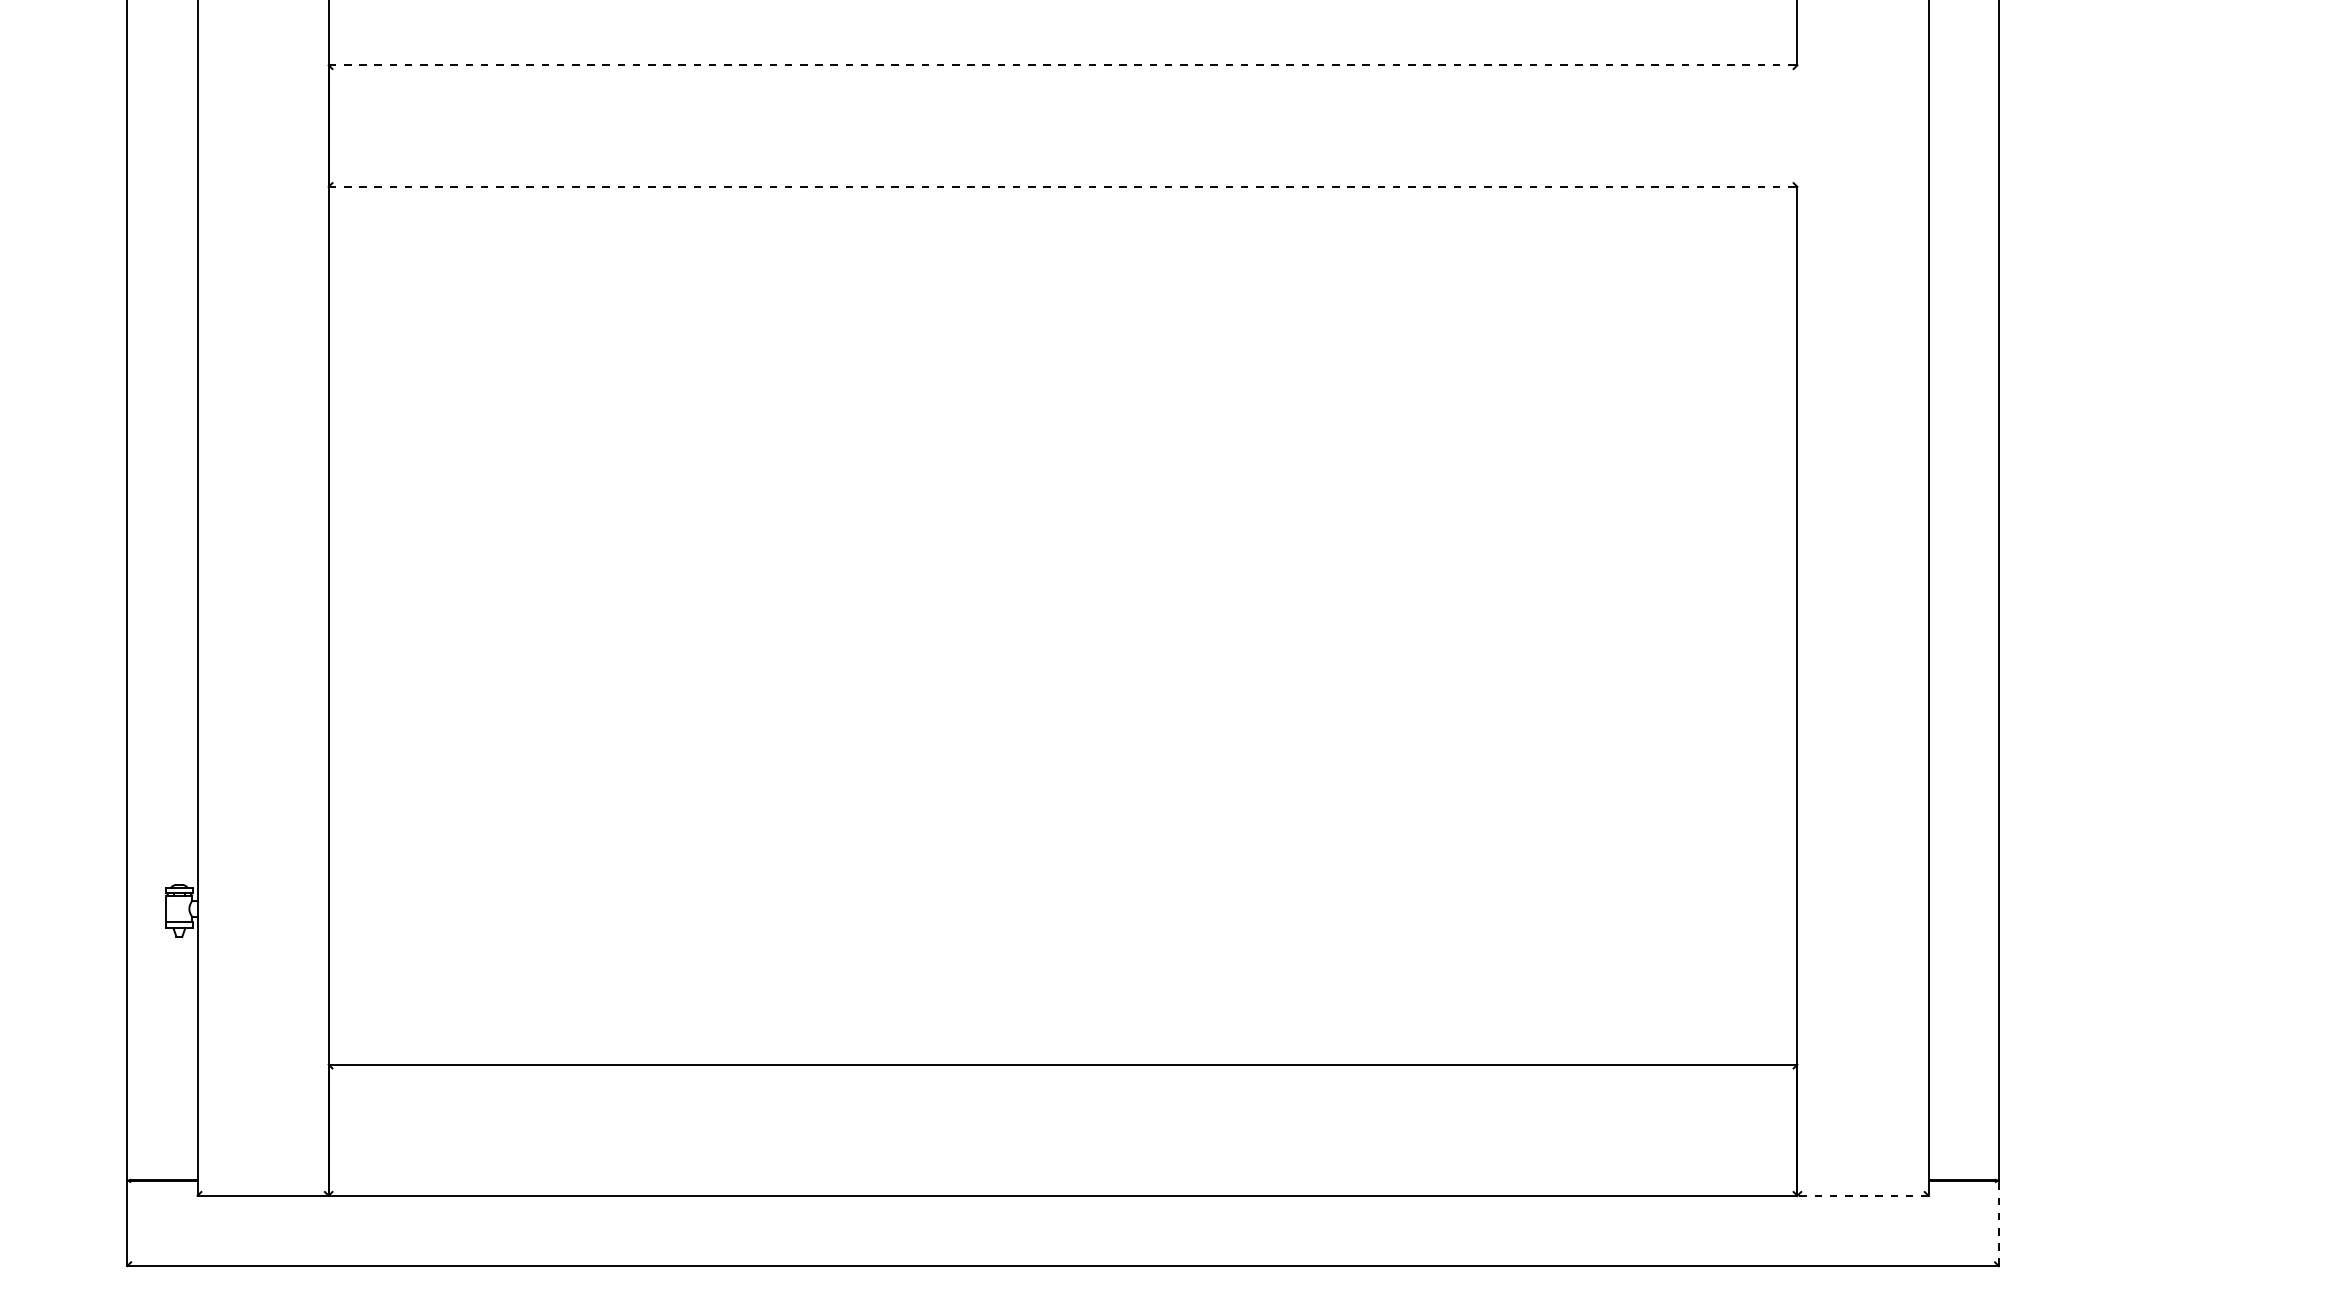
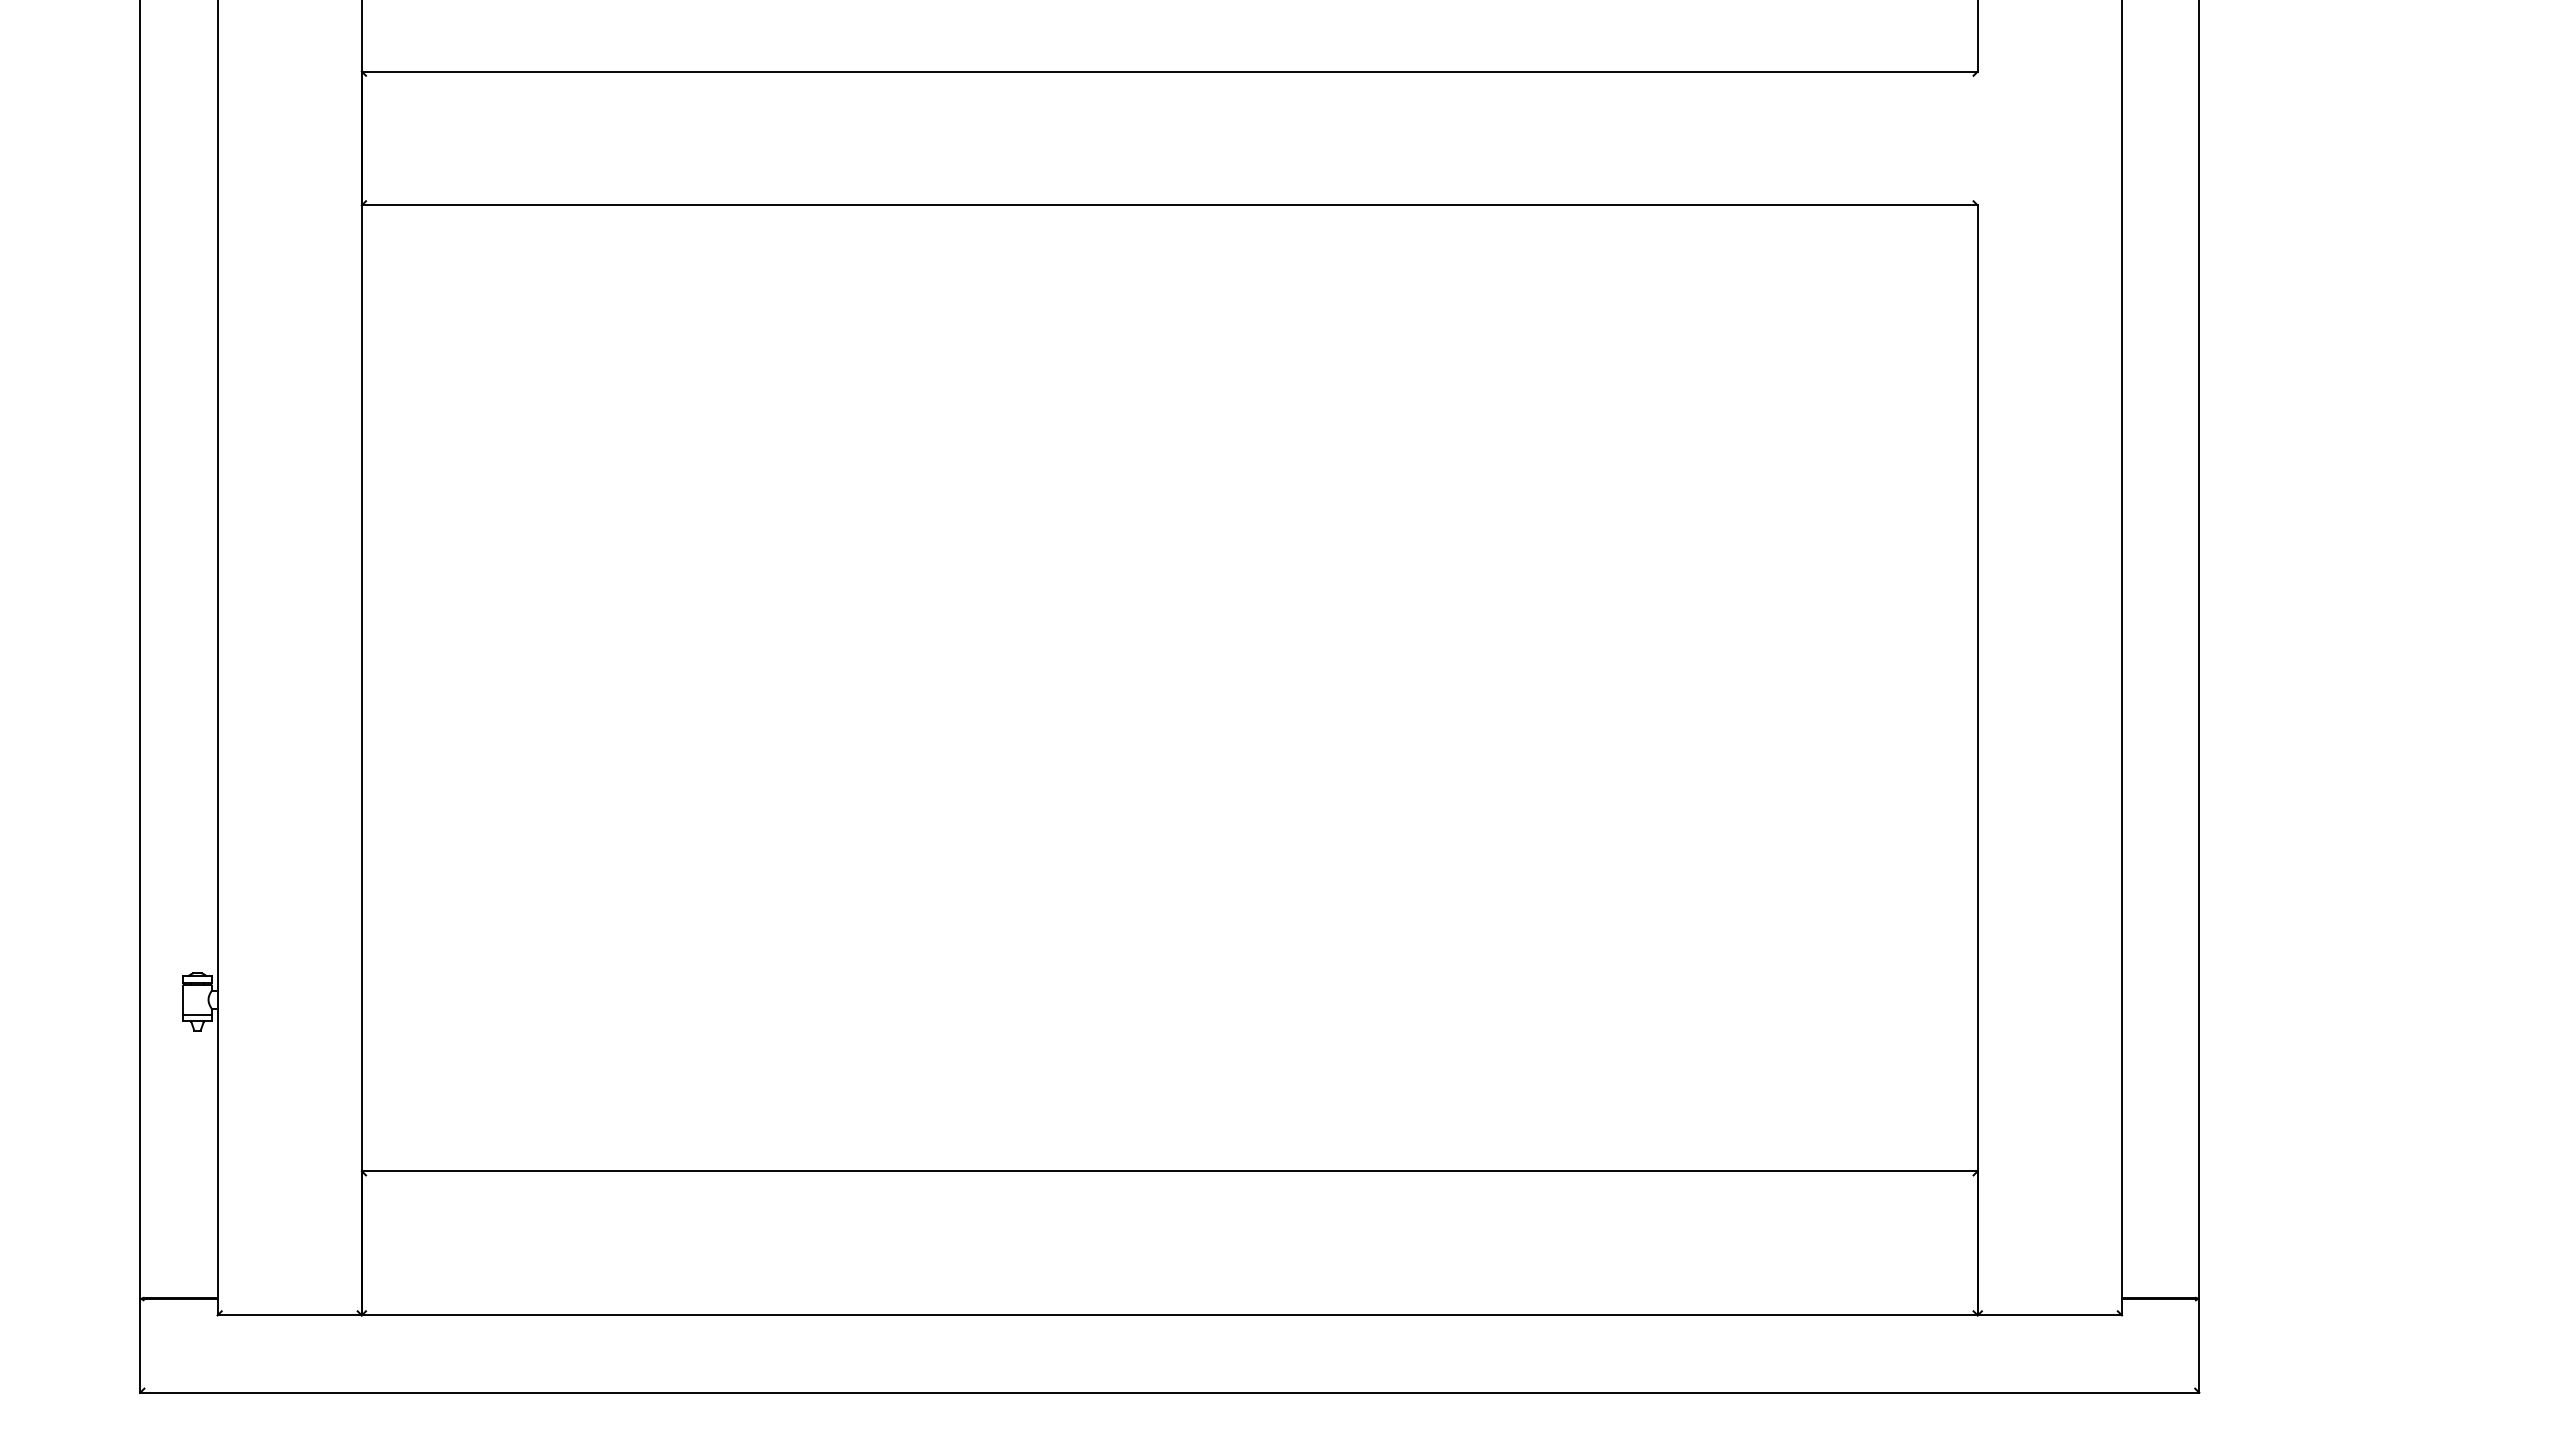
line: (1062, 65) -> (1169, 71), dashed -> solid
line: (1062, 186) -> (1169, 205), dashed -> solid
line: (1862, 1195) -> (2049, 1315), dashed -> solid
line: (1998, 1223) -> (2199, 1345), dashed -> solid

